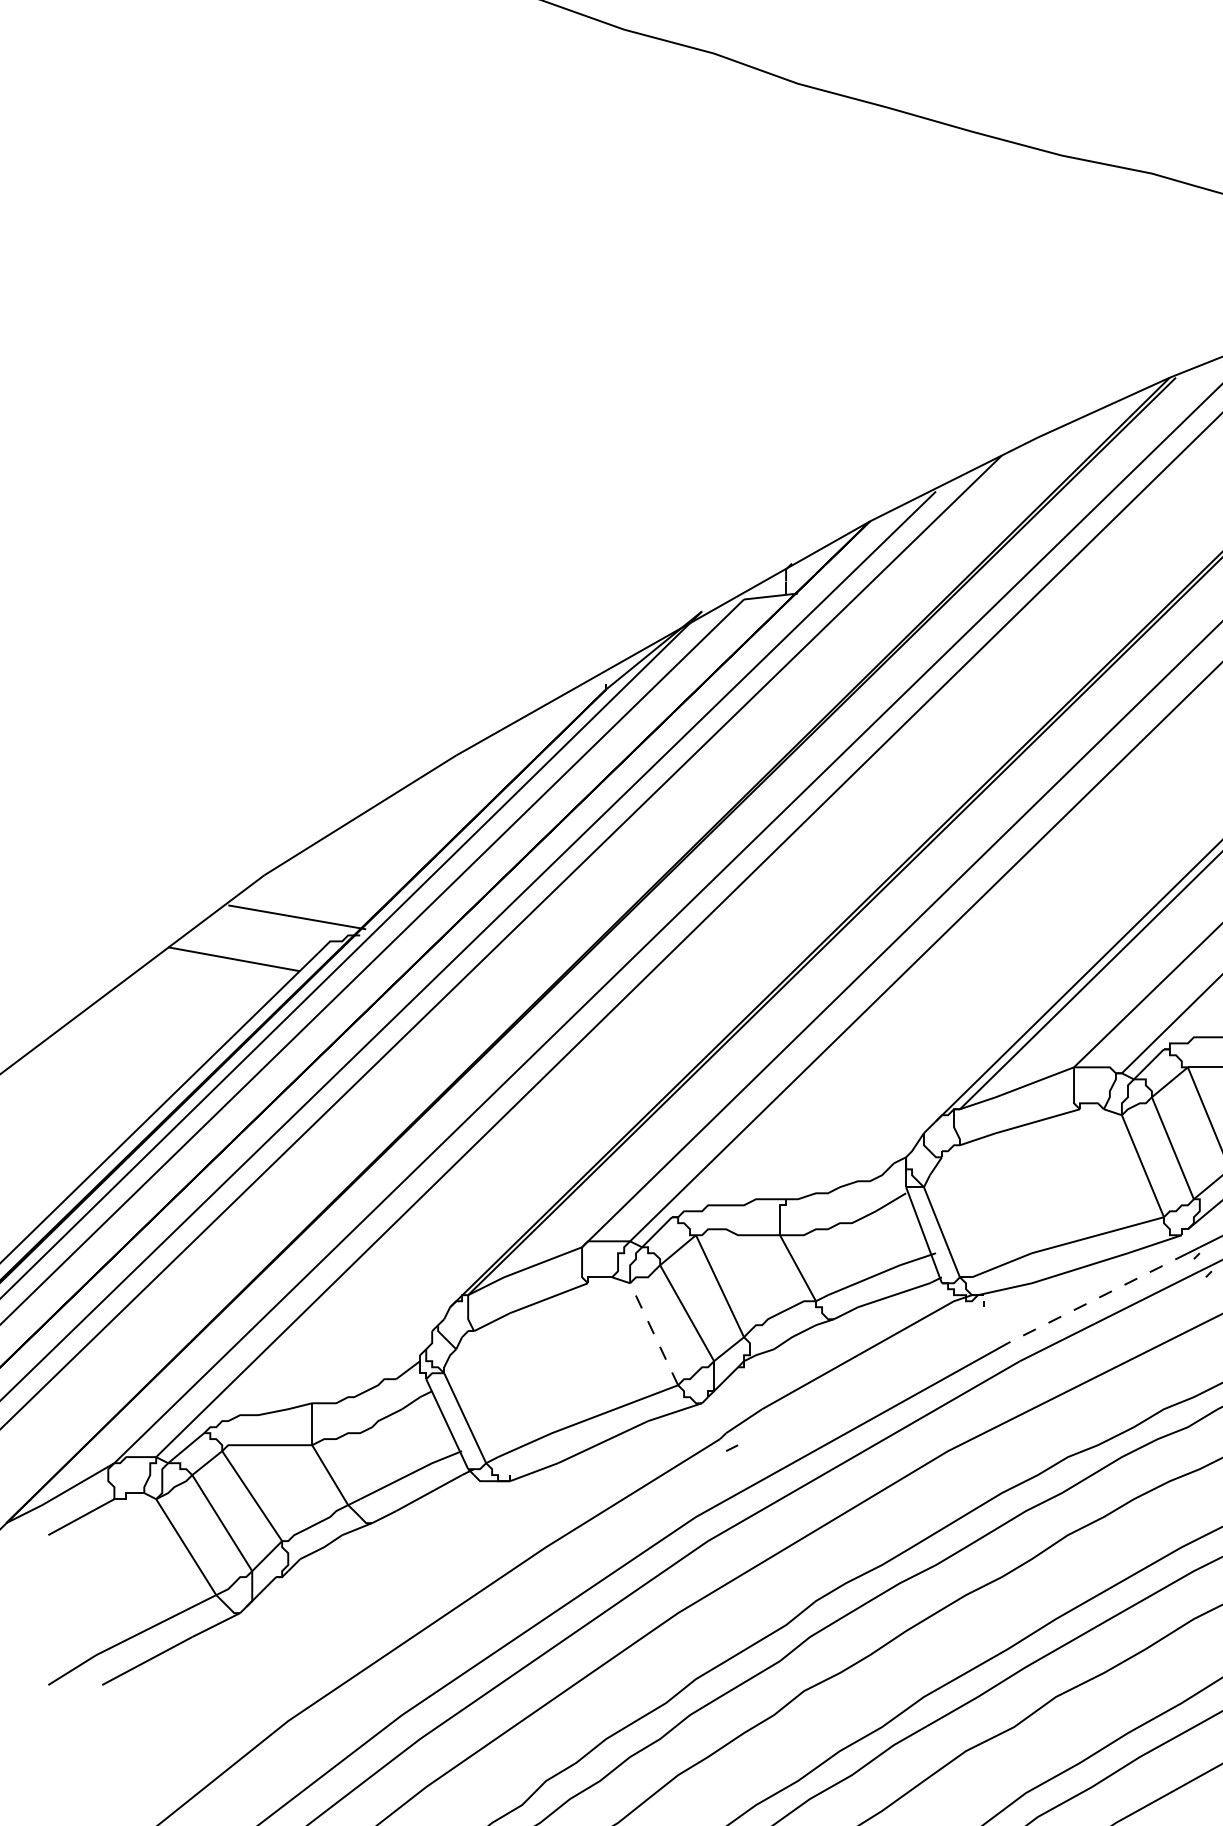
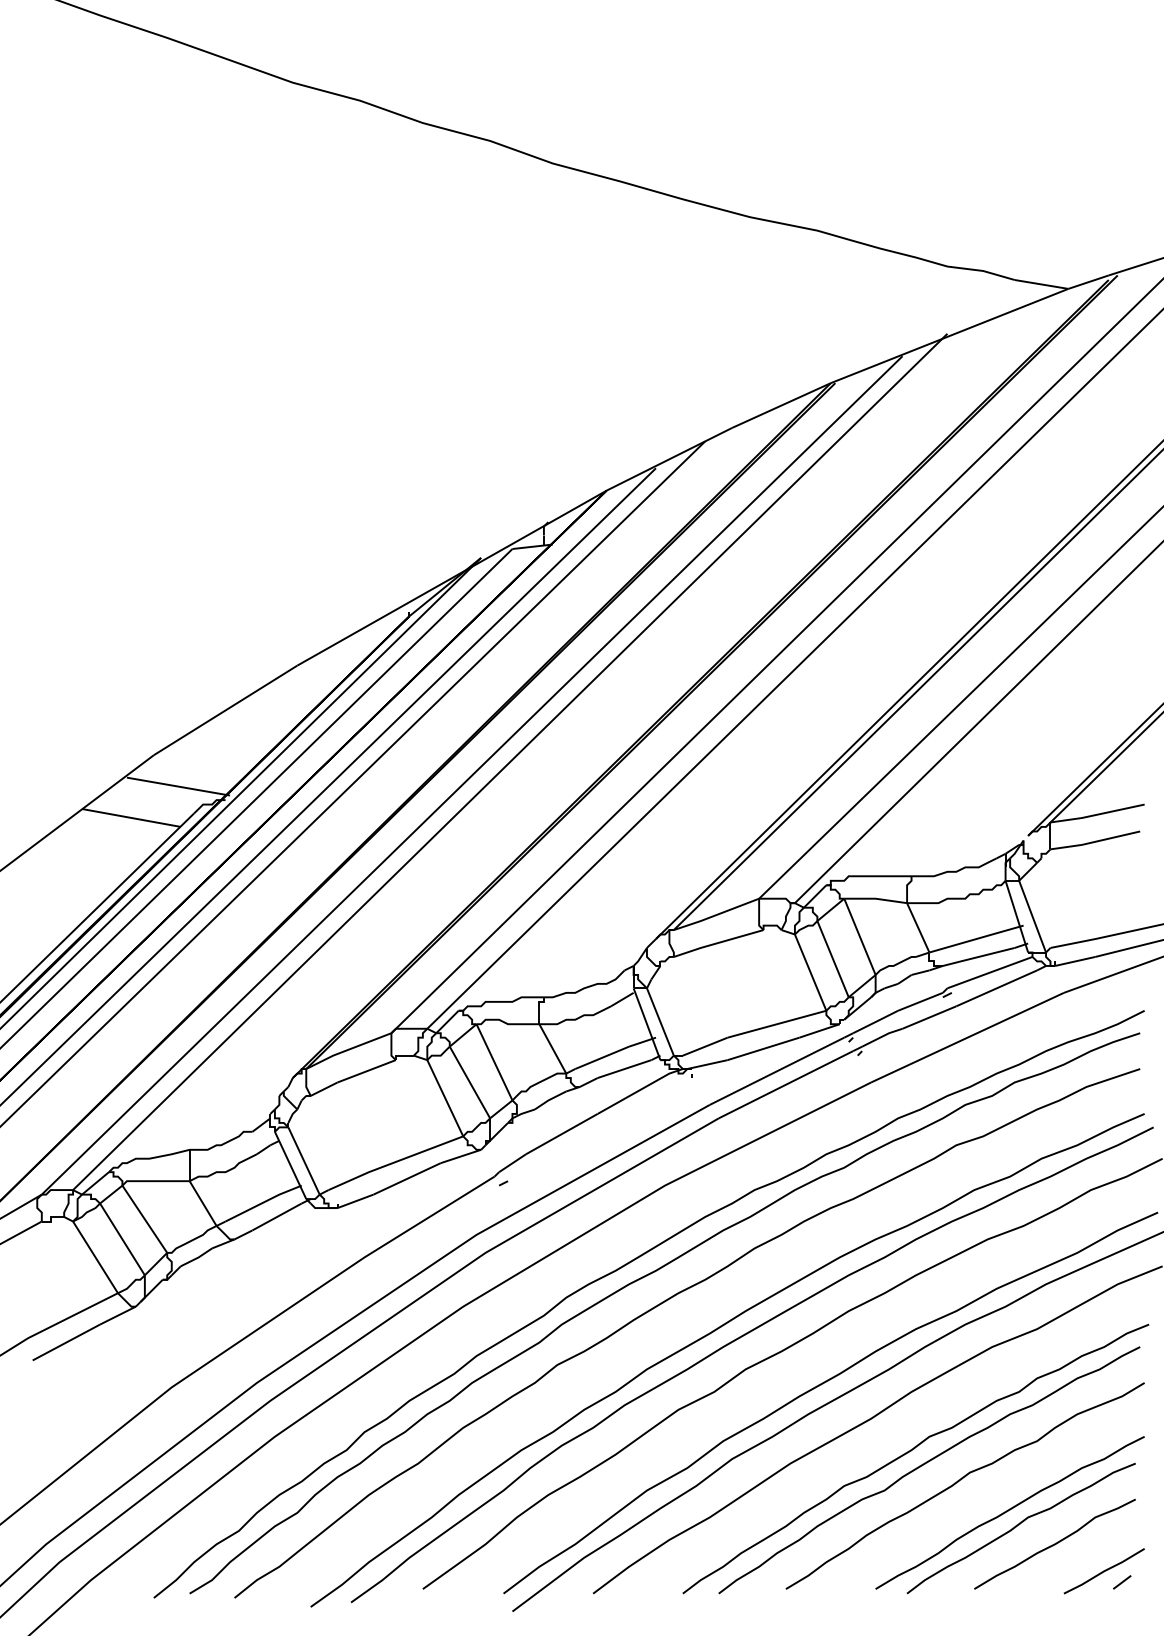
line: (1097, 1298) -> (776, 1071), dashed -> solid
line: (654, 1333) -> (445, 1097), dashed -> solid

